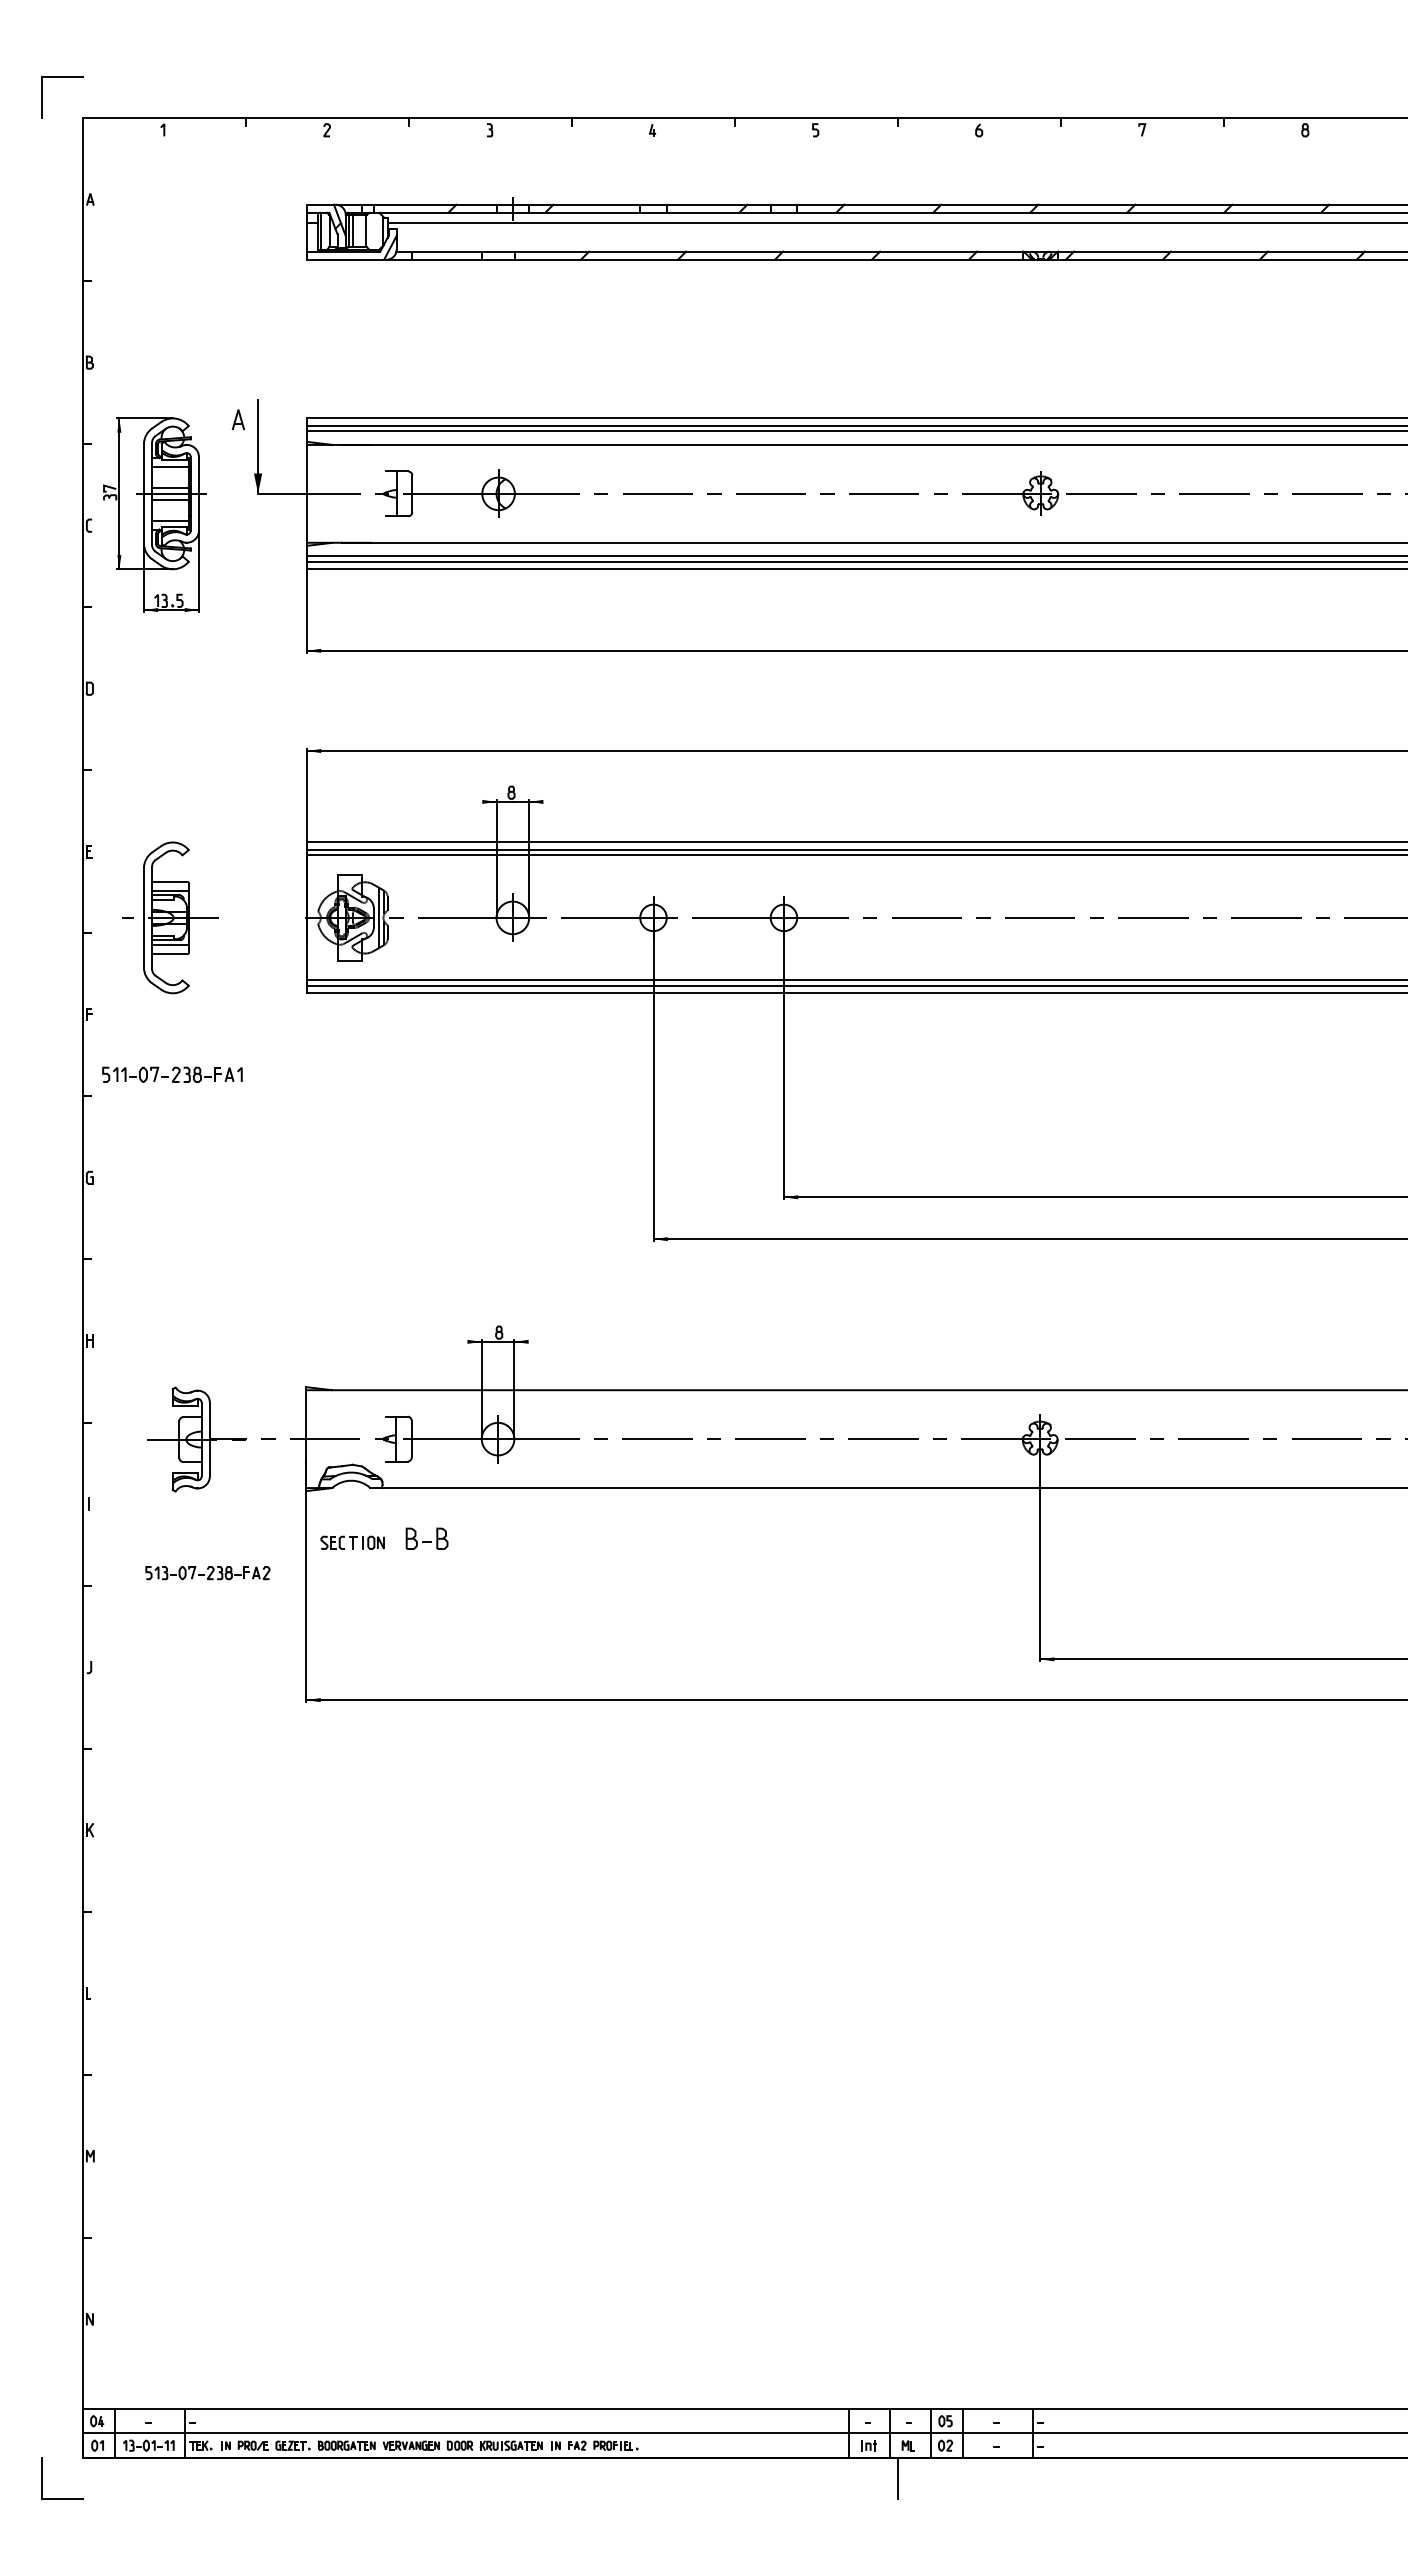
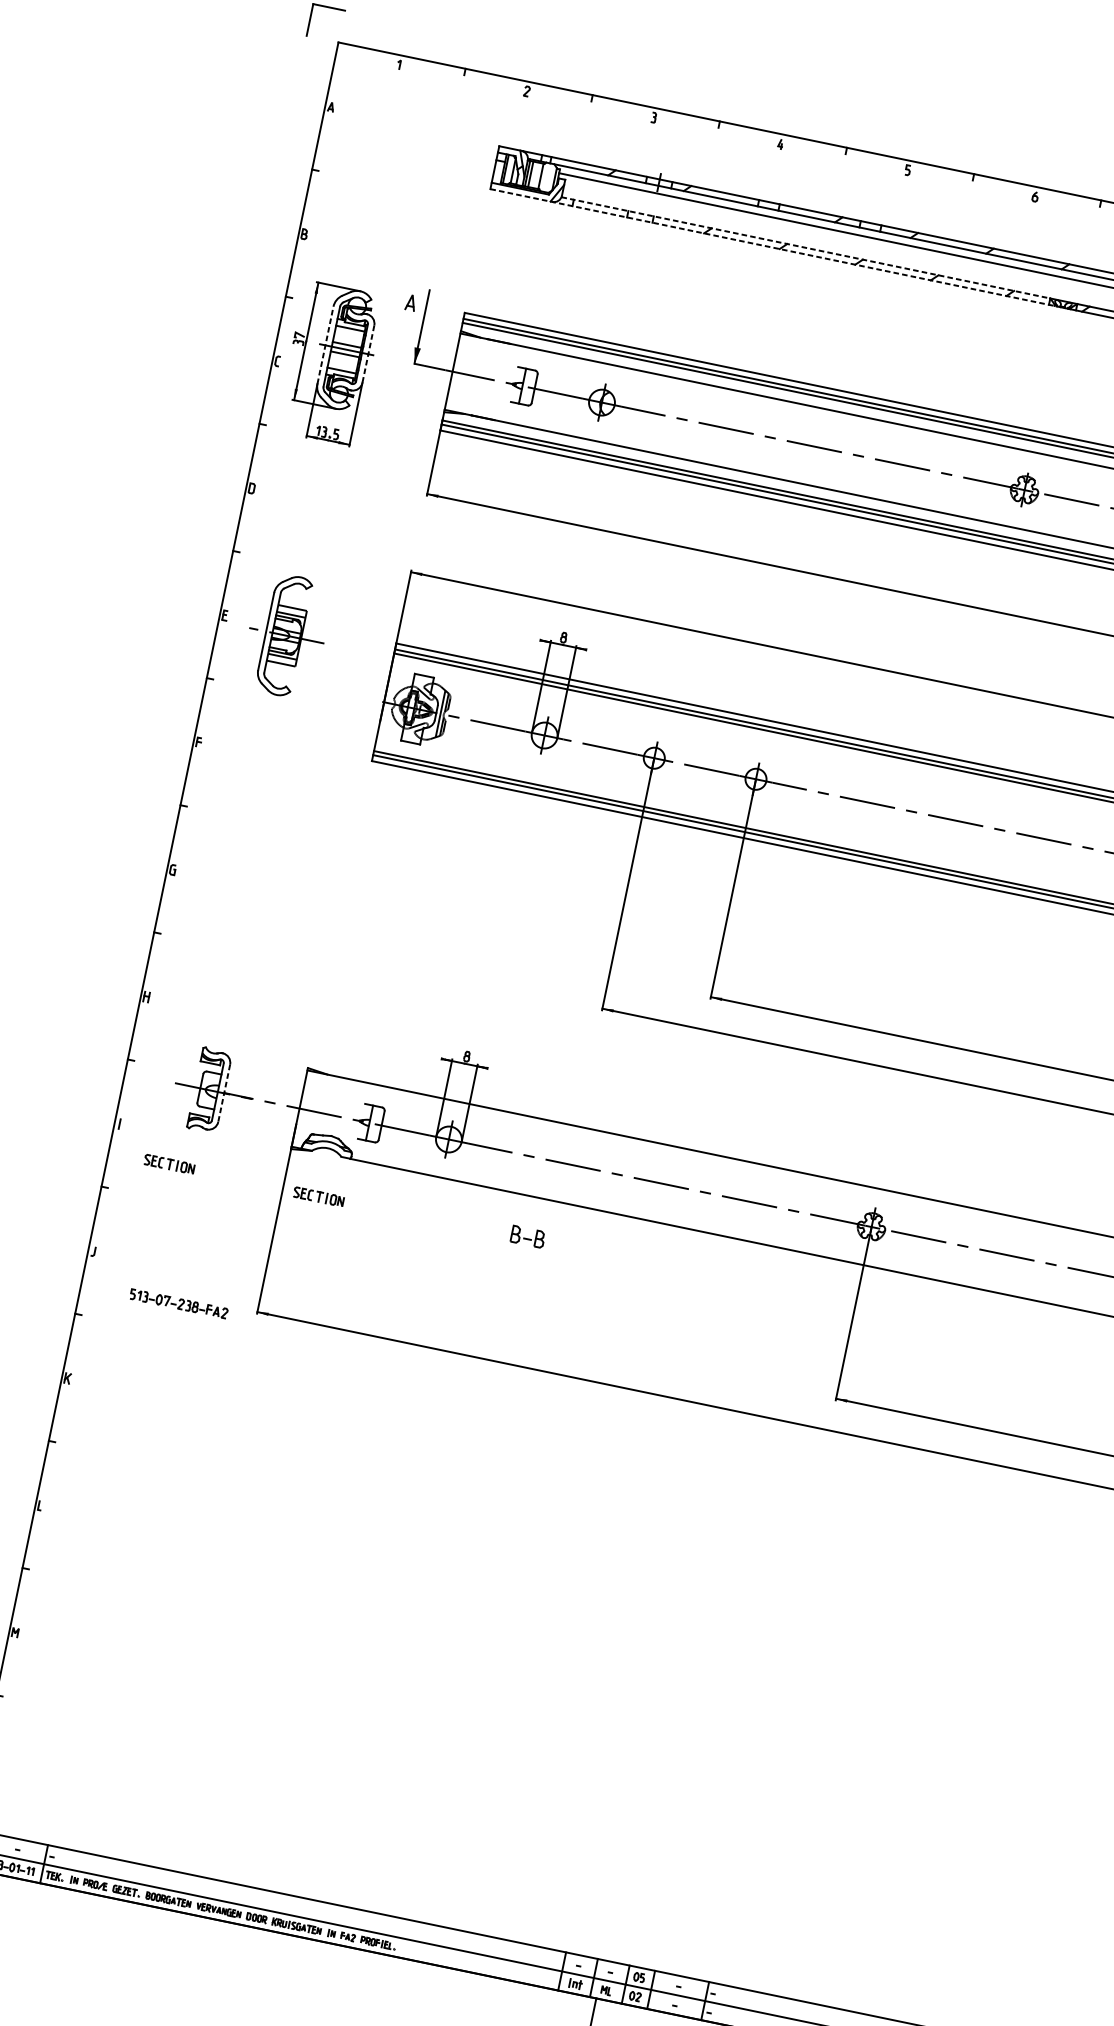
line: (710, 251) -> (806, 247), solid -> dashed
line: (672, 259) -> (775, 247), solid -> dashed
line: (143, 493) -> (325, 345), solid -> dashed
line: (198, 493) -> (368, 353), solid -> dashed
part: (170, 917) -> (286, 635), moved
part: (172, 1074) -> (254, 802), removed
line: (209, 1439) -> (223, 1093), solid -> dashed
part: (426, 1538) -> (527, 1236), moved
part: (160, 1540) -> (169, 1164), added
part: (207, 1573) -> (178, 1304), moved

